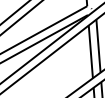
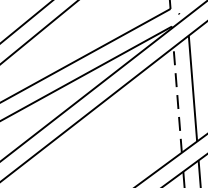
line: (90, 51) -> (177, 99), solid -> dashed

